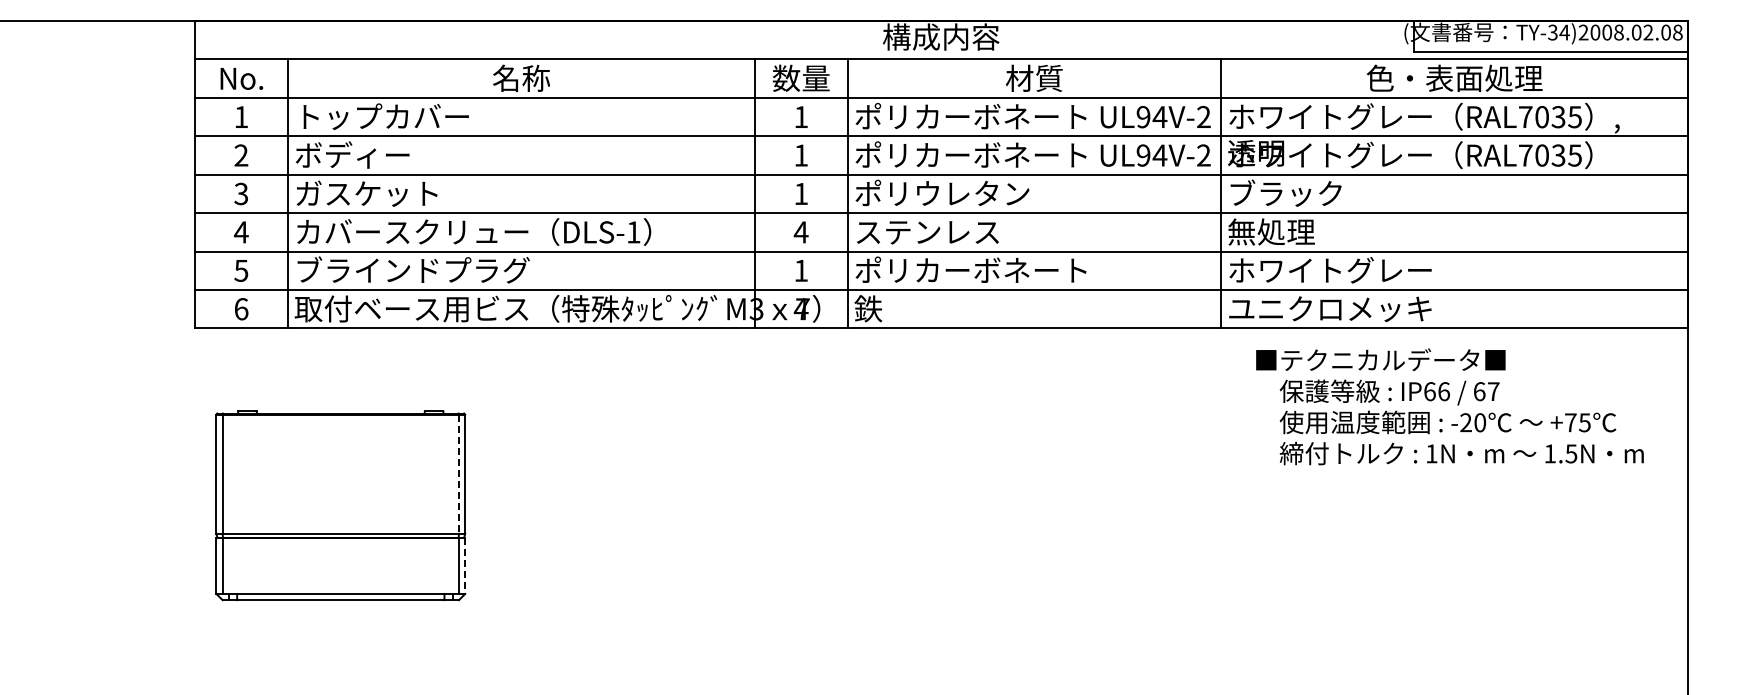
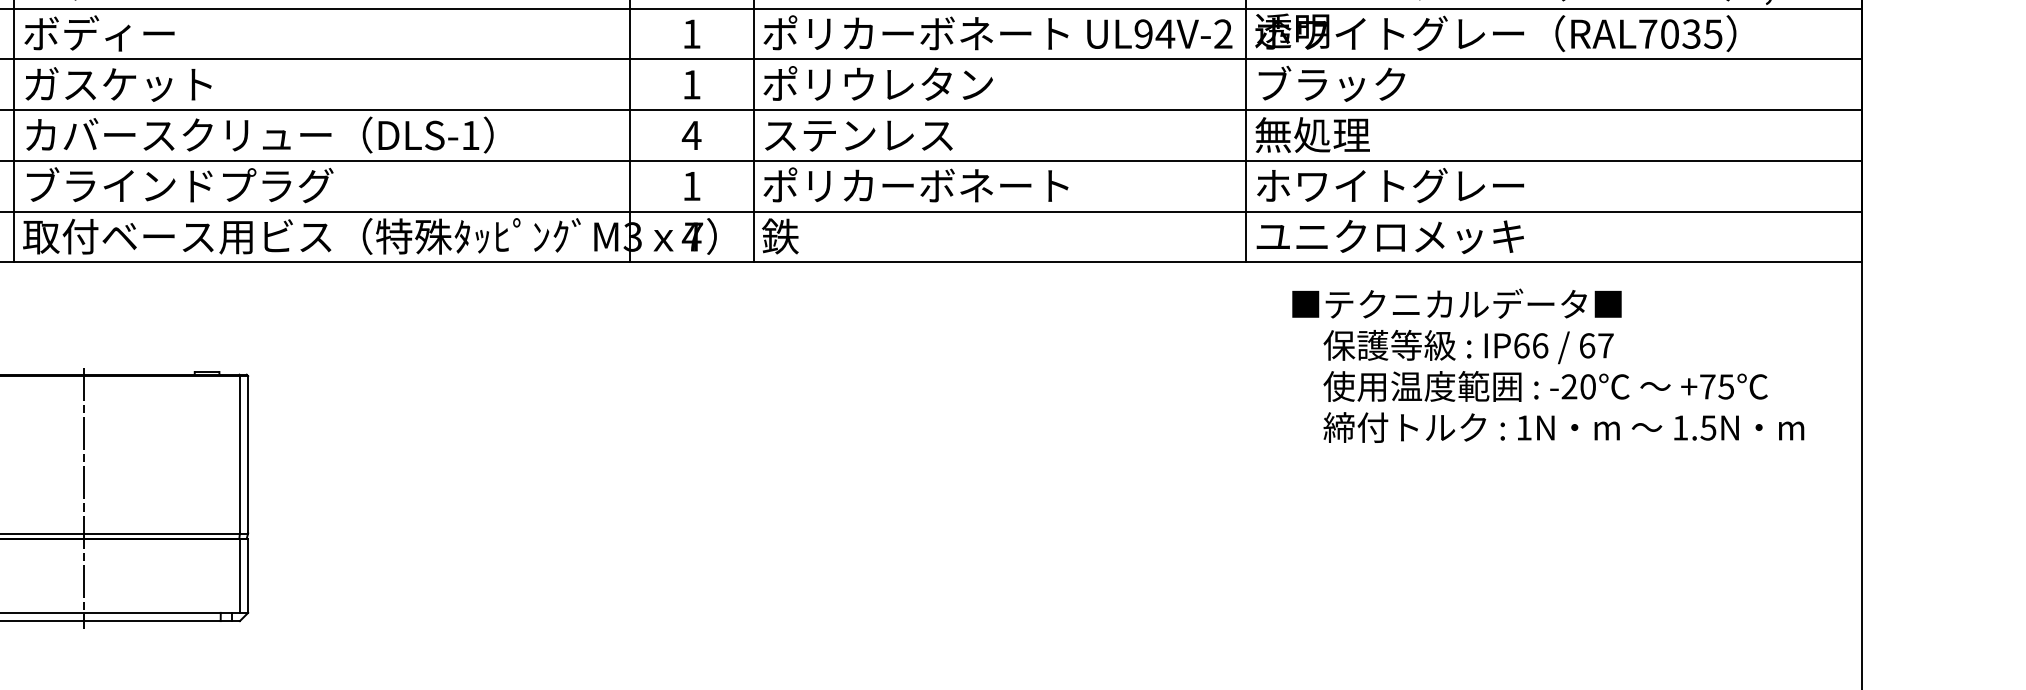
line: (459, 474) -> (240, 455), dashed -> solid
line: (340, 507) -> (83, 498), added
line: (465, 565) -> (248, 575), dashed -> solid

